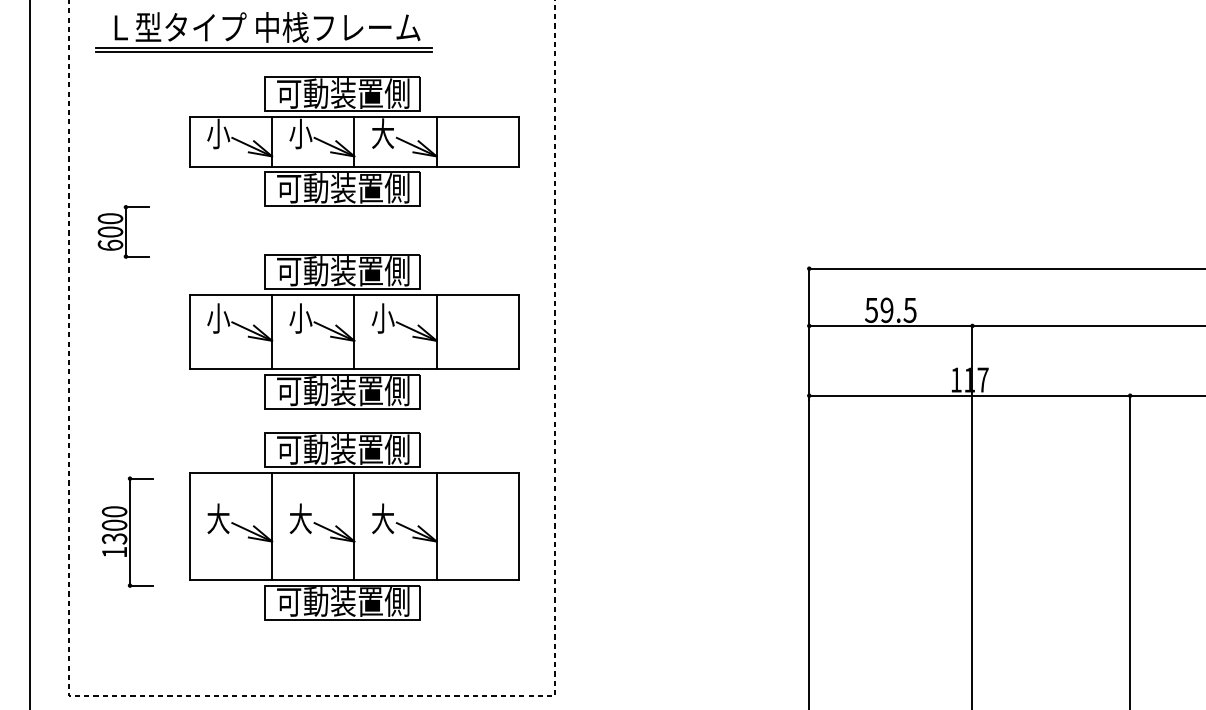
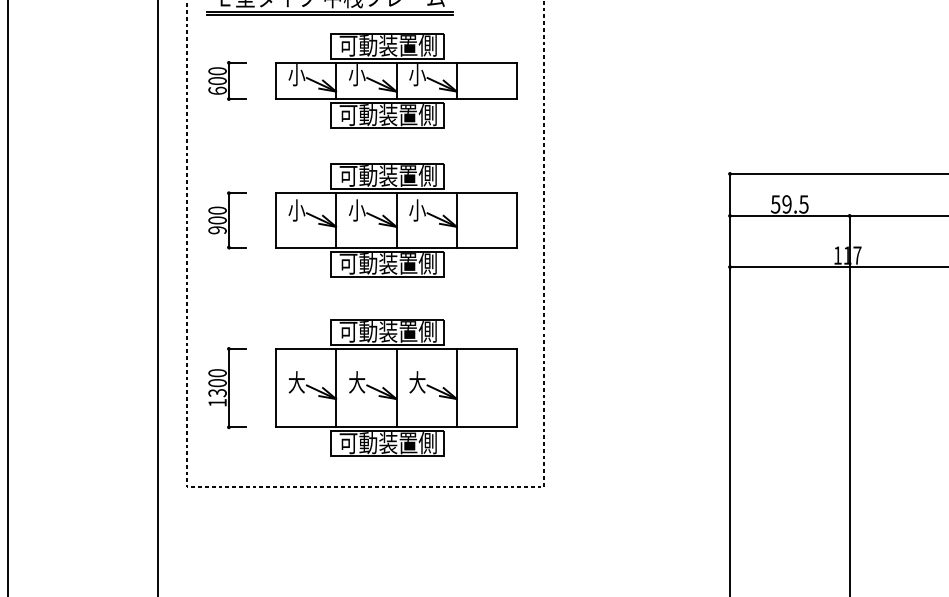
text: (383, 135) -> (417, 76), 大 -> 小
part: (124, 231) -> (227, 80), moved
part: (124, 332) -> (227, 220), added
part: (354, 525) -> (396, 387), moved
part: (128, 532) -> (227, 388), moved

